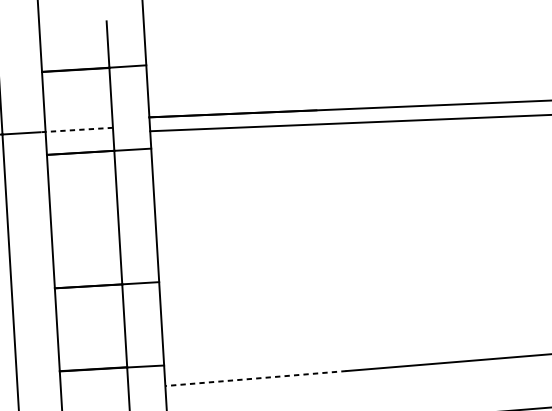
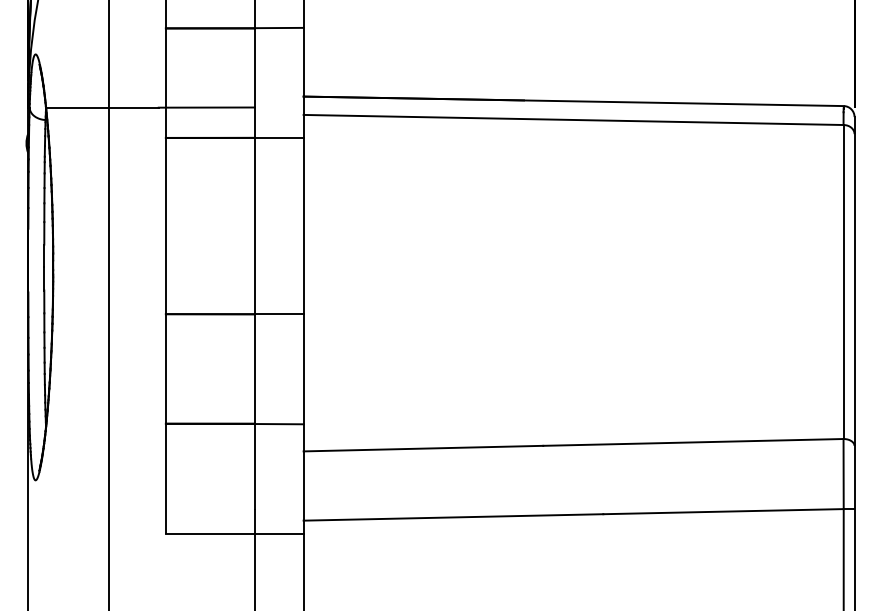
line: (76, 129) -> (206, 107), dashed -> solid
line: (256, 378) -> (423, 448), dashed -> solid

